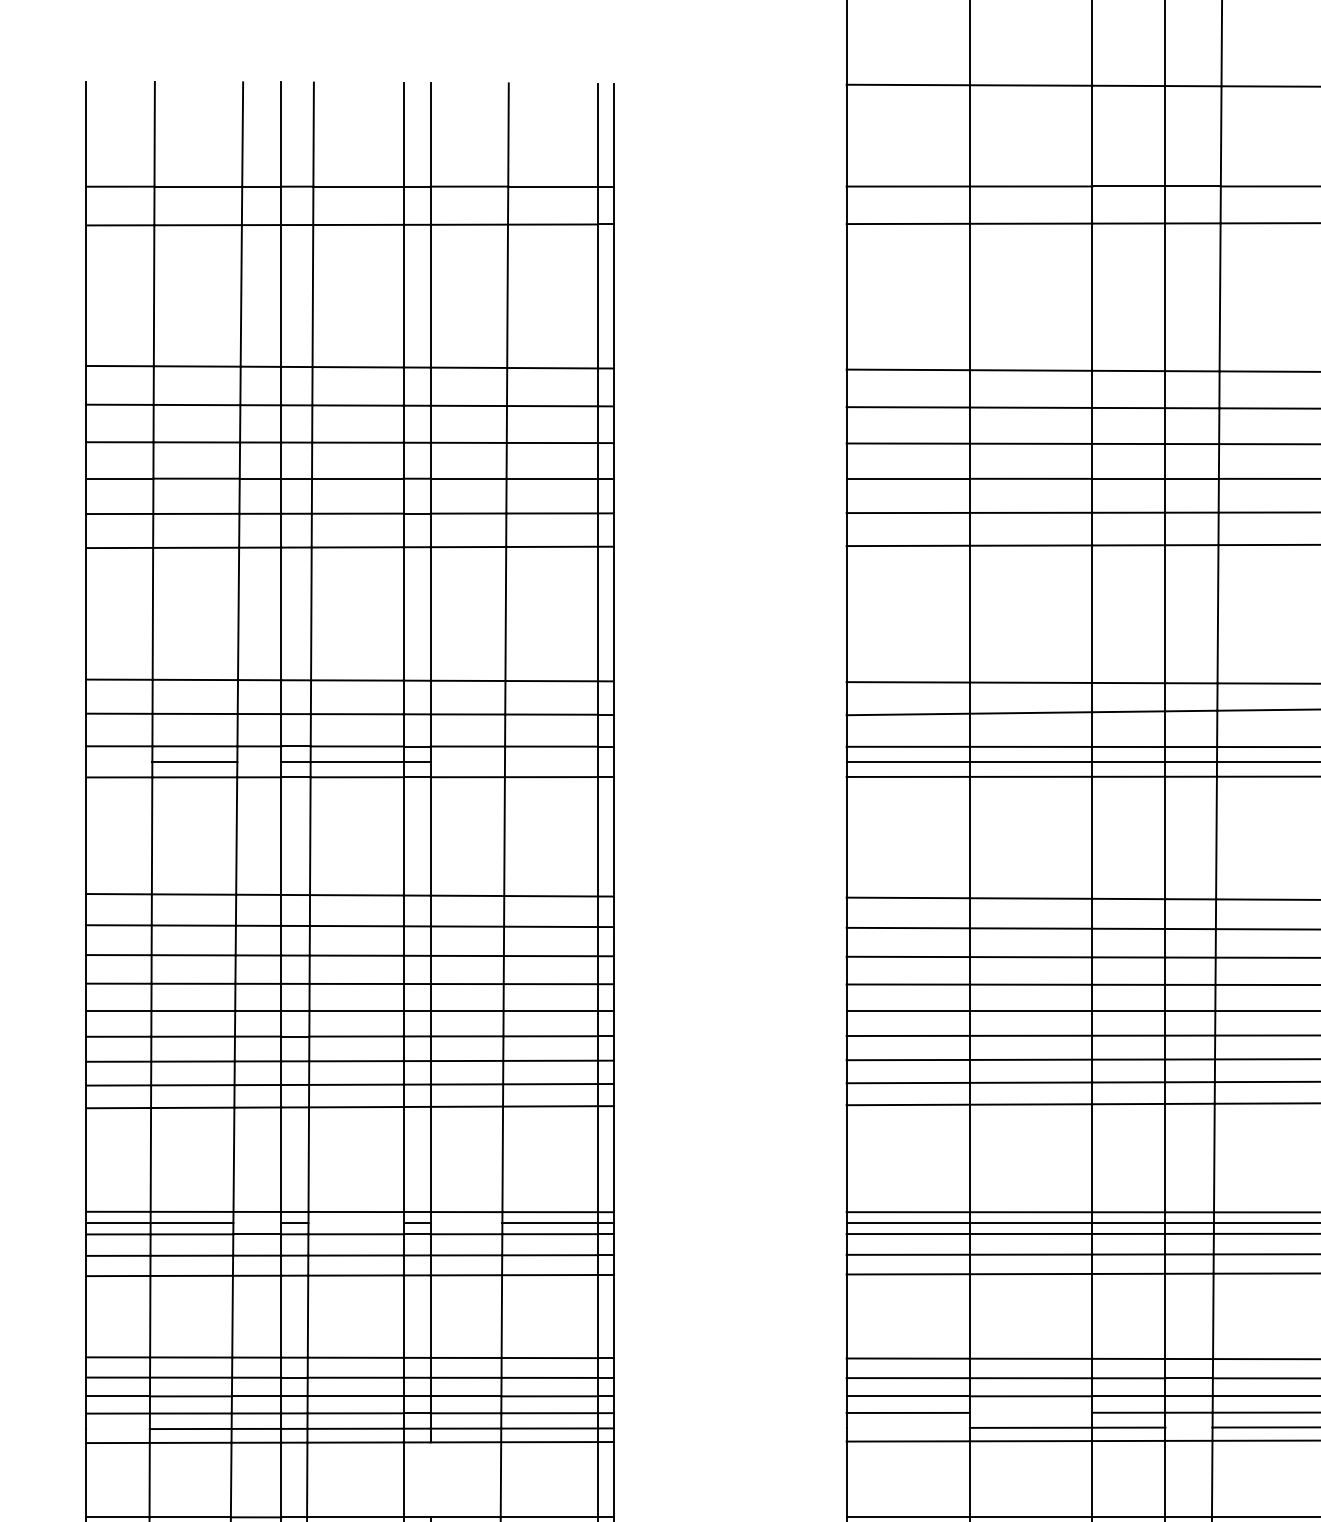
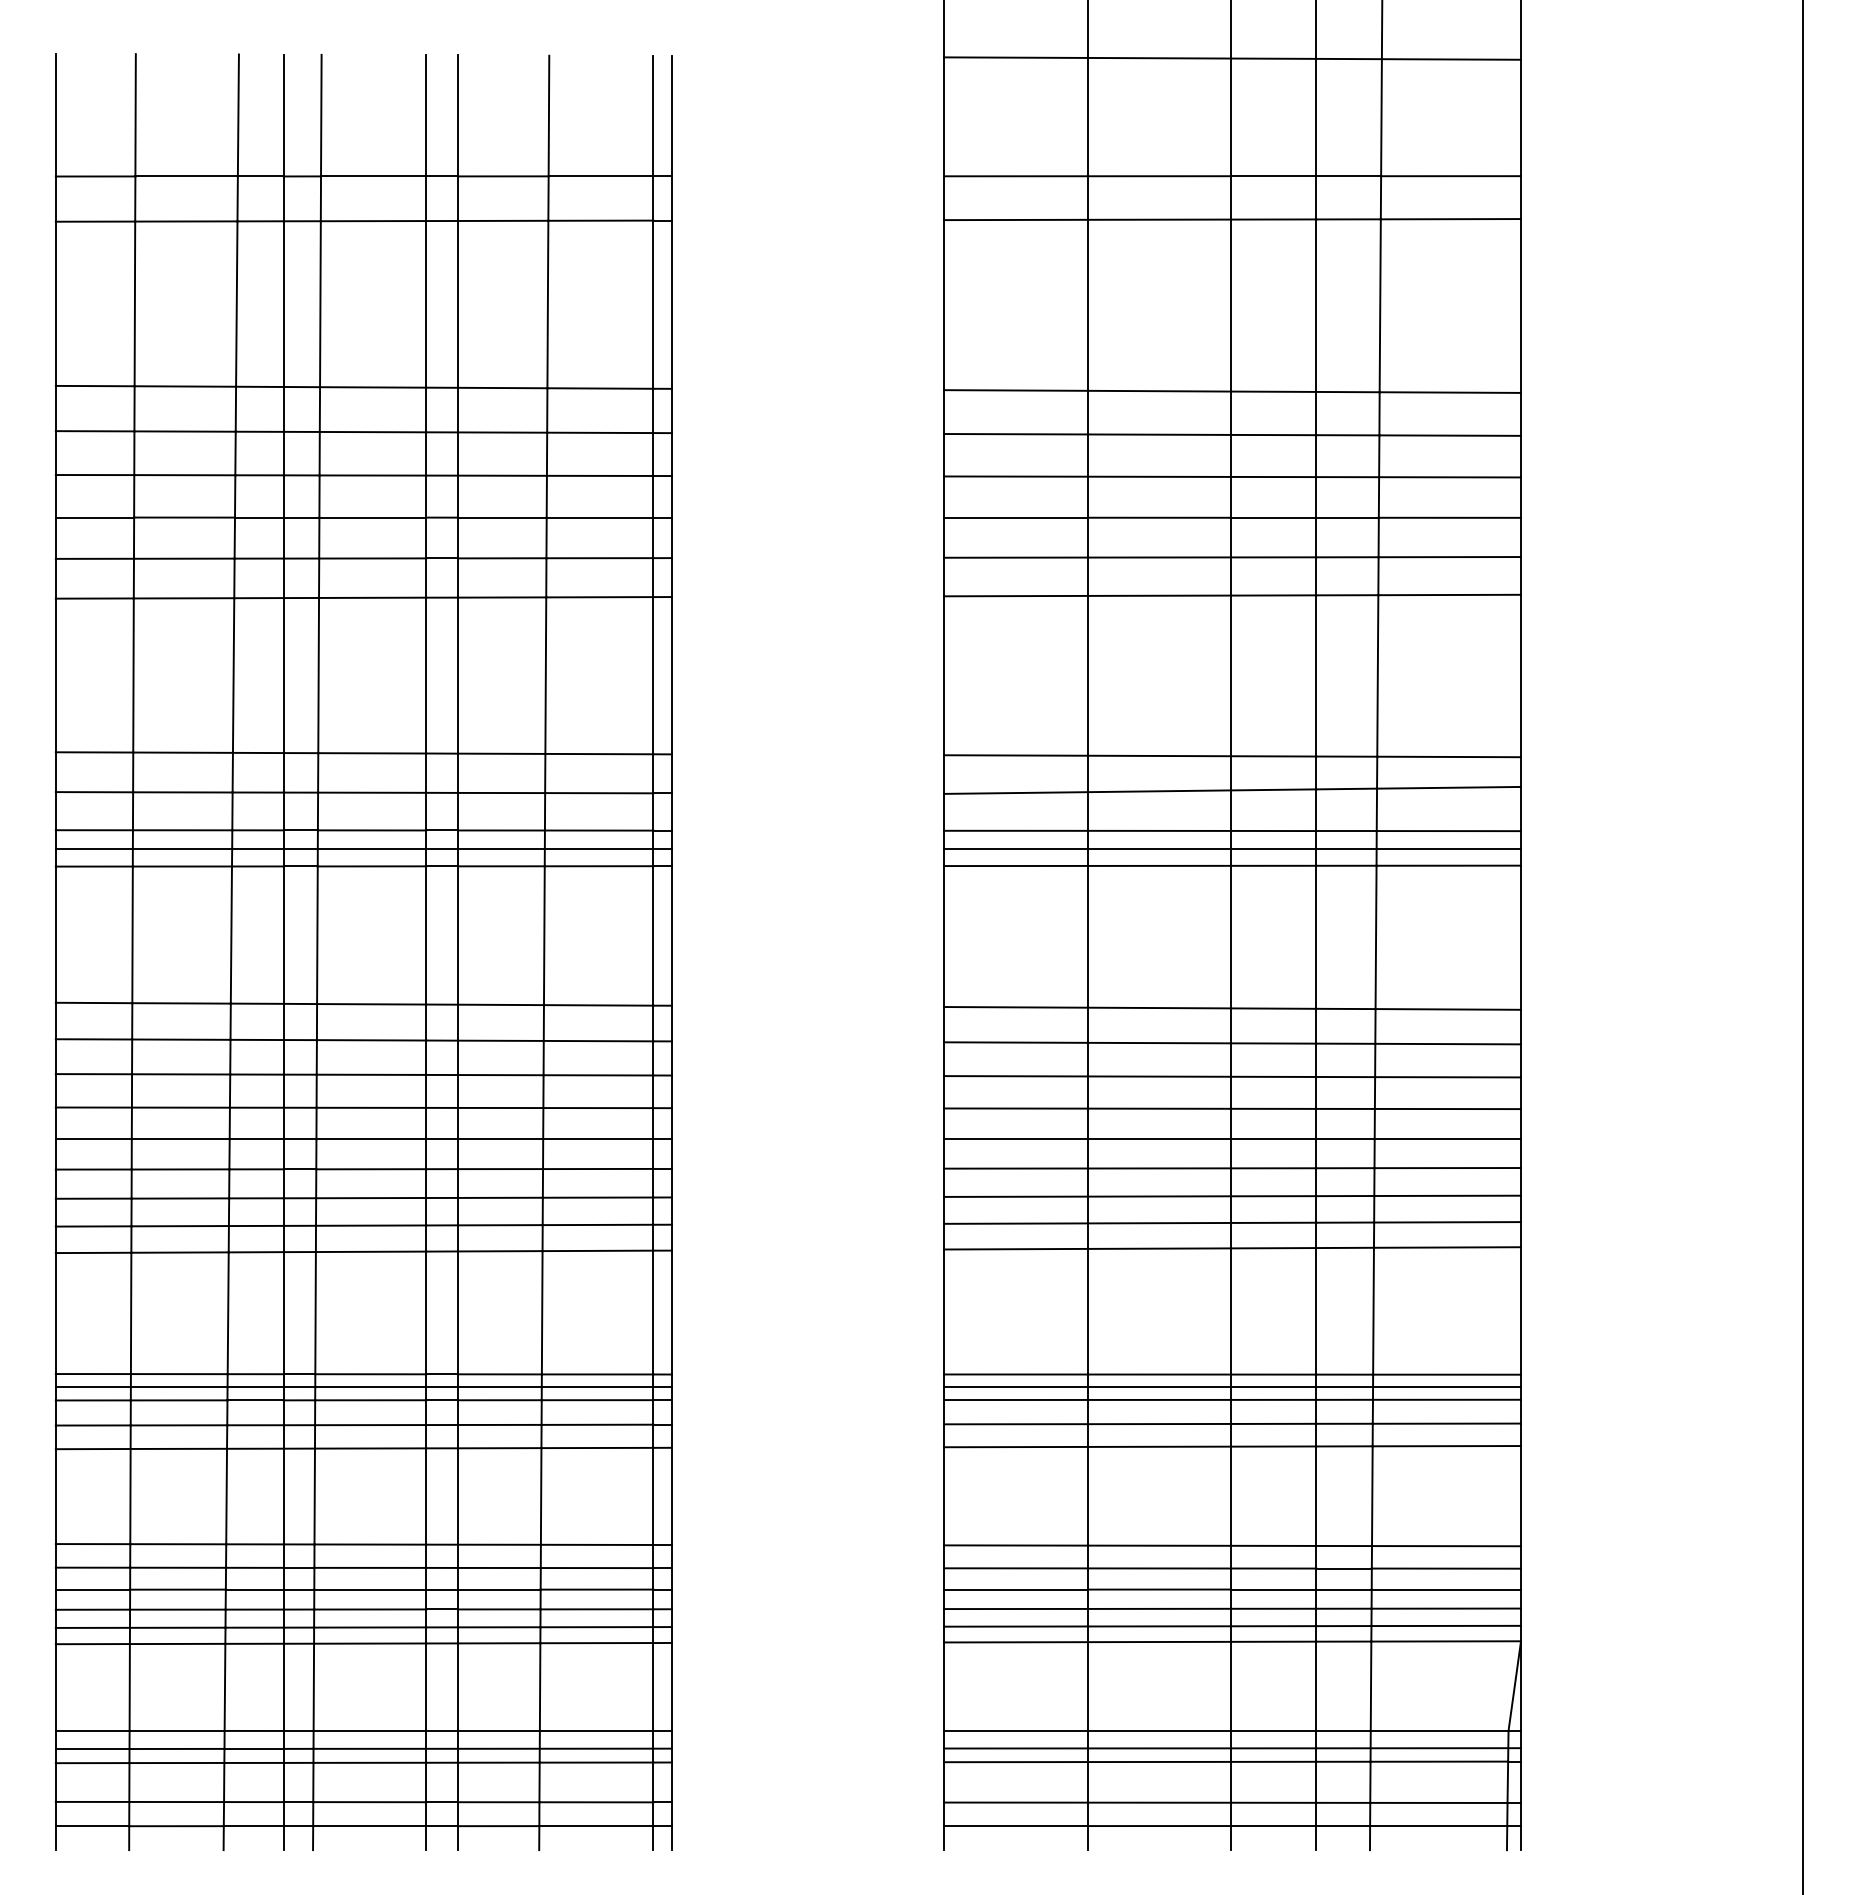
line: (118, 761) -> (93, 848), added
line: (259, 761) -> (257, 848), added
line: (521, 761) -> (564, 848), added
line: (257, 1223) -> (255, 1387), added
line: (355, 1223) -> (370, 1387), added
line: (466, 1223) -> (499, 1387), added
line: (1031, 1412) -> (1159, 1608), added
line: (907, 1427) -> (1015, 1626), added
line: (1188, 1427) -> (1343, 1626), added
line: (117, 1428) -> (92, 1627), added
line: (431, 1479) -> (458, 1686), added

